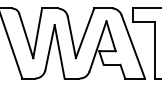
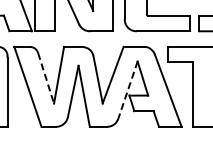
line: (26, 36) -> (46, 78), solid -> dashed
line: (97, 46) -> (127, 90), solid -> dashed

